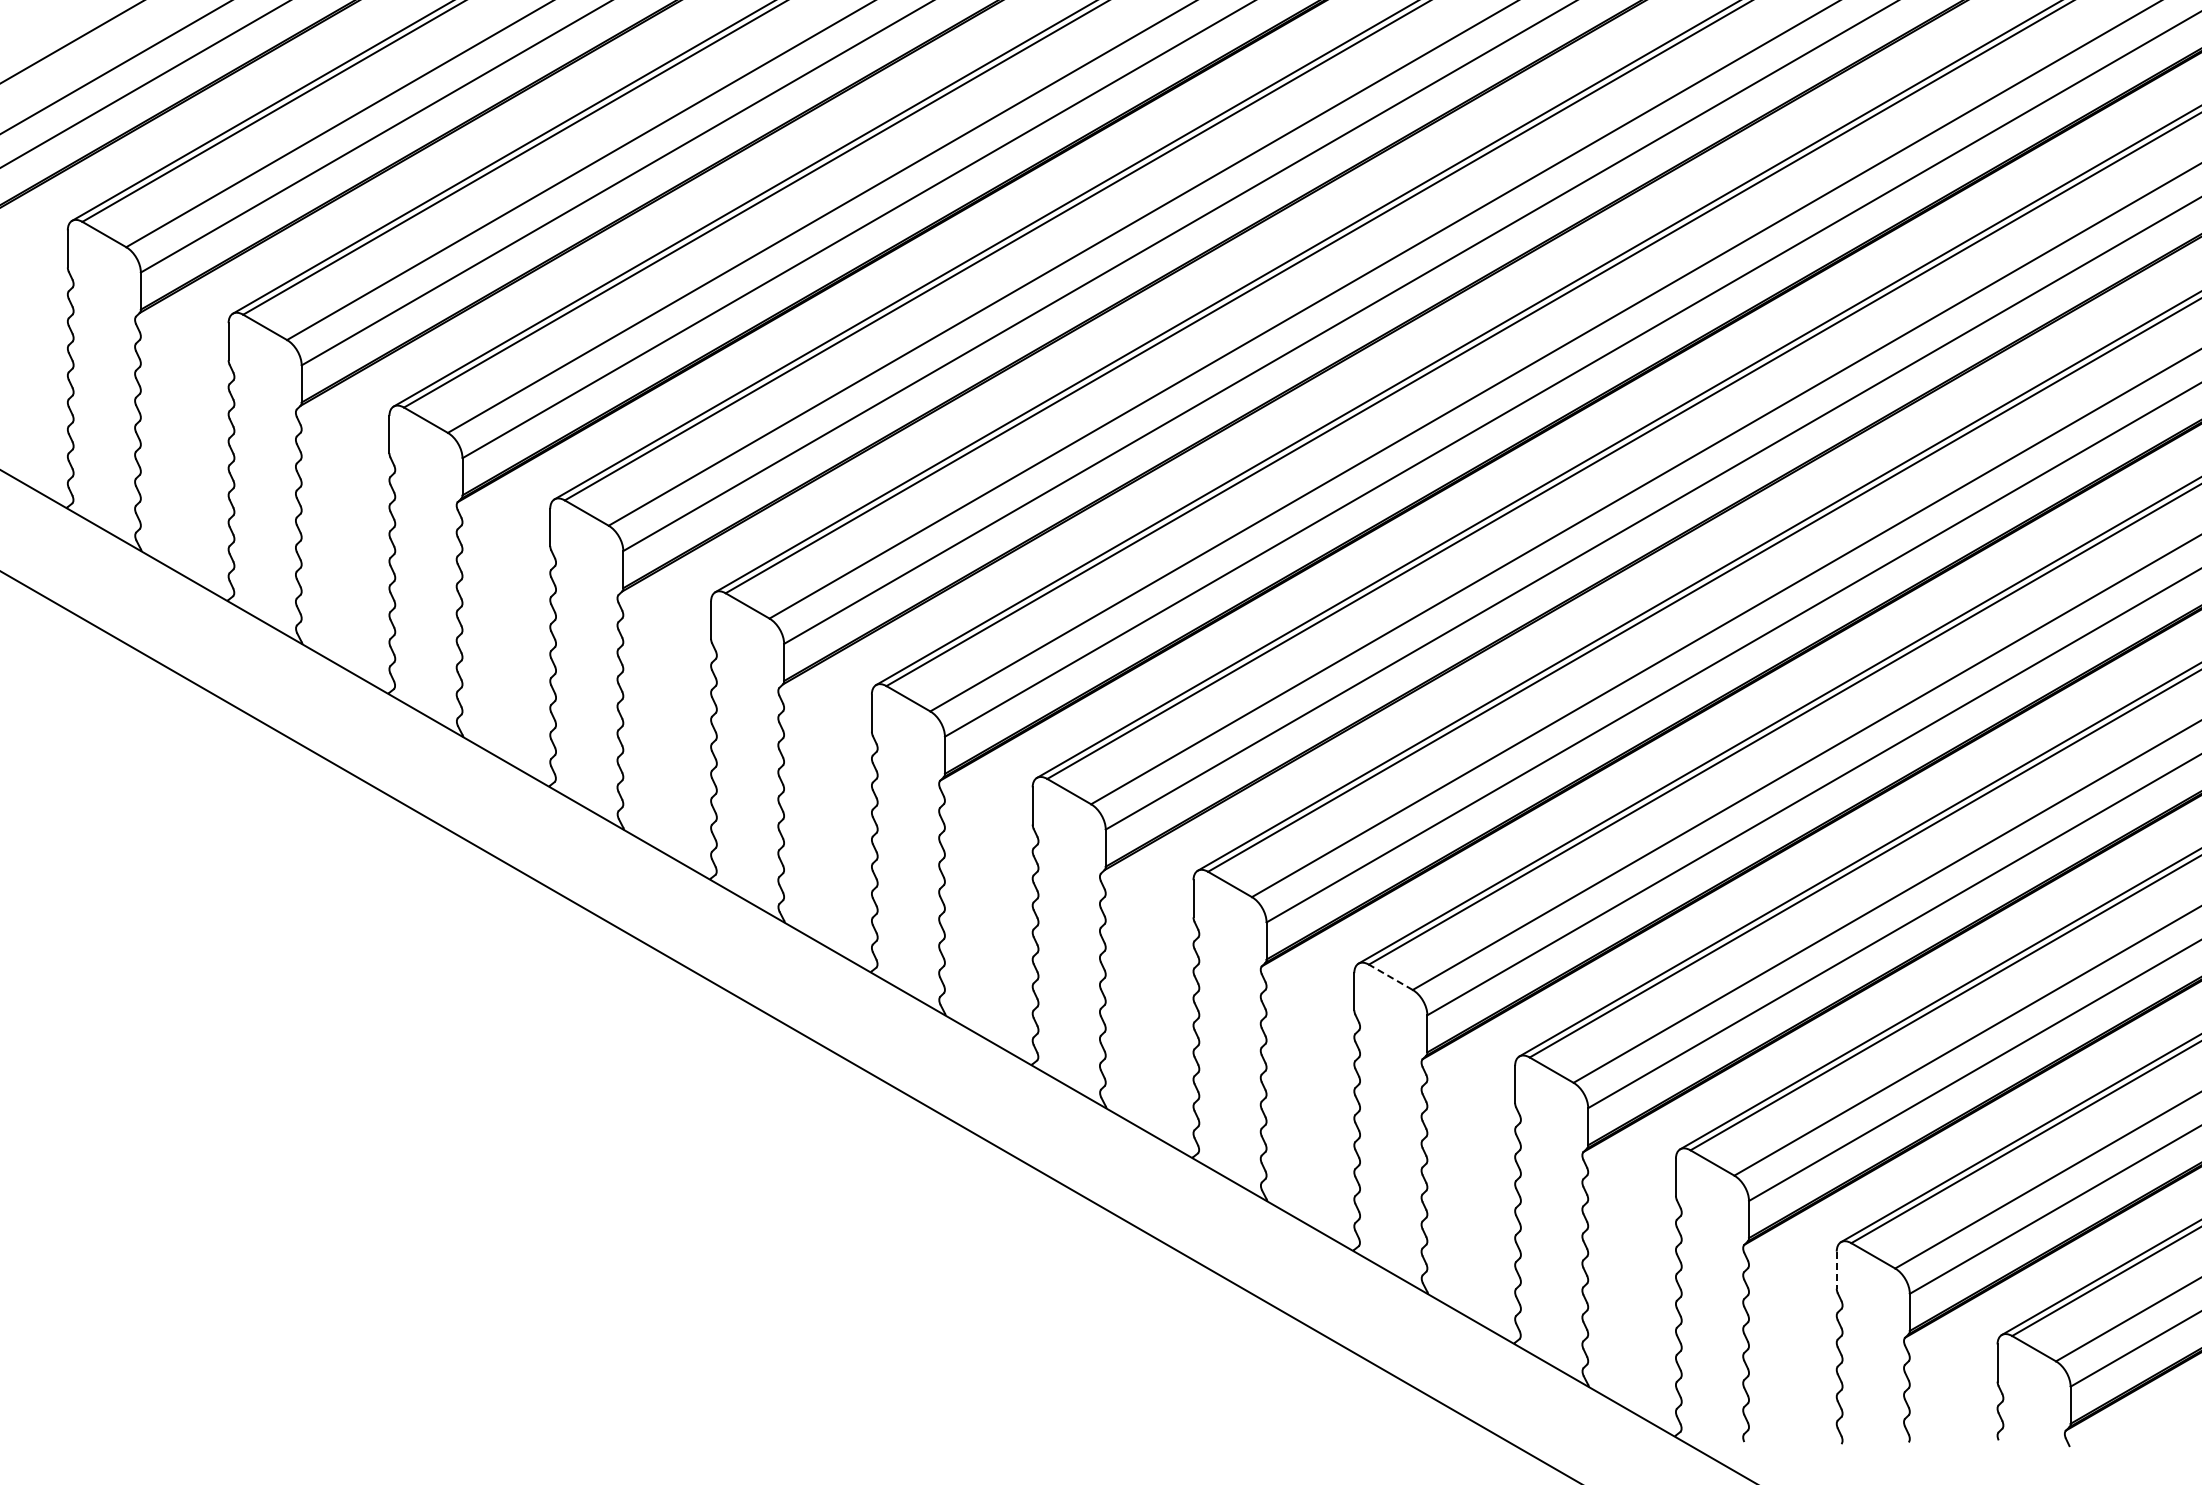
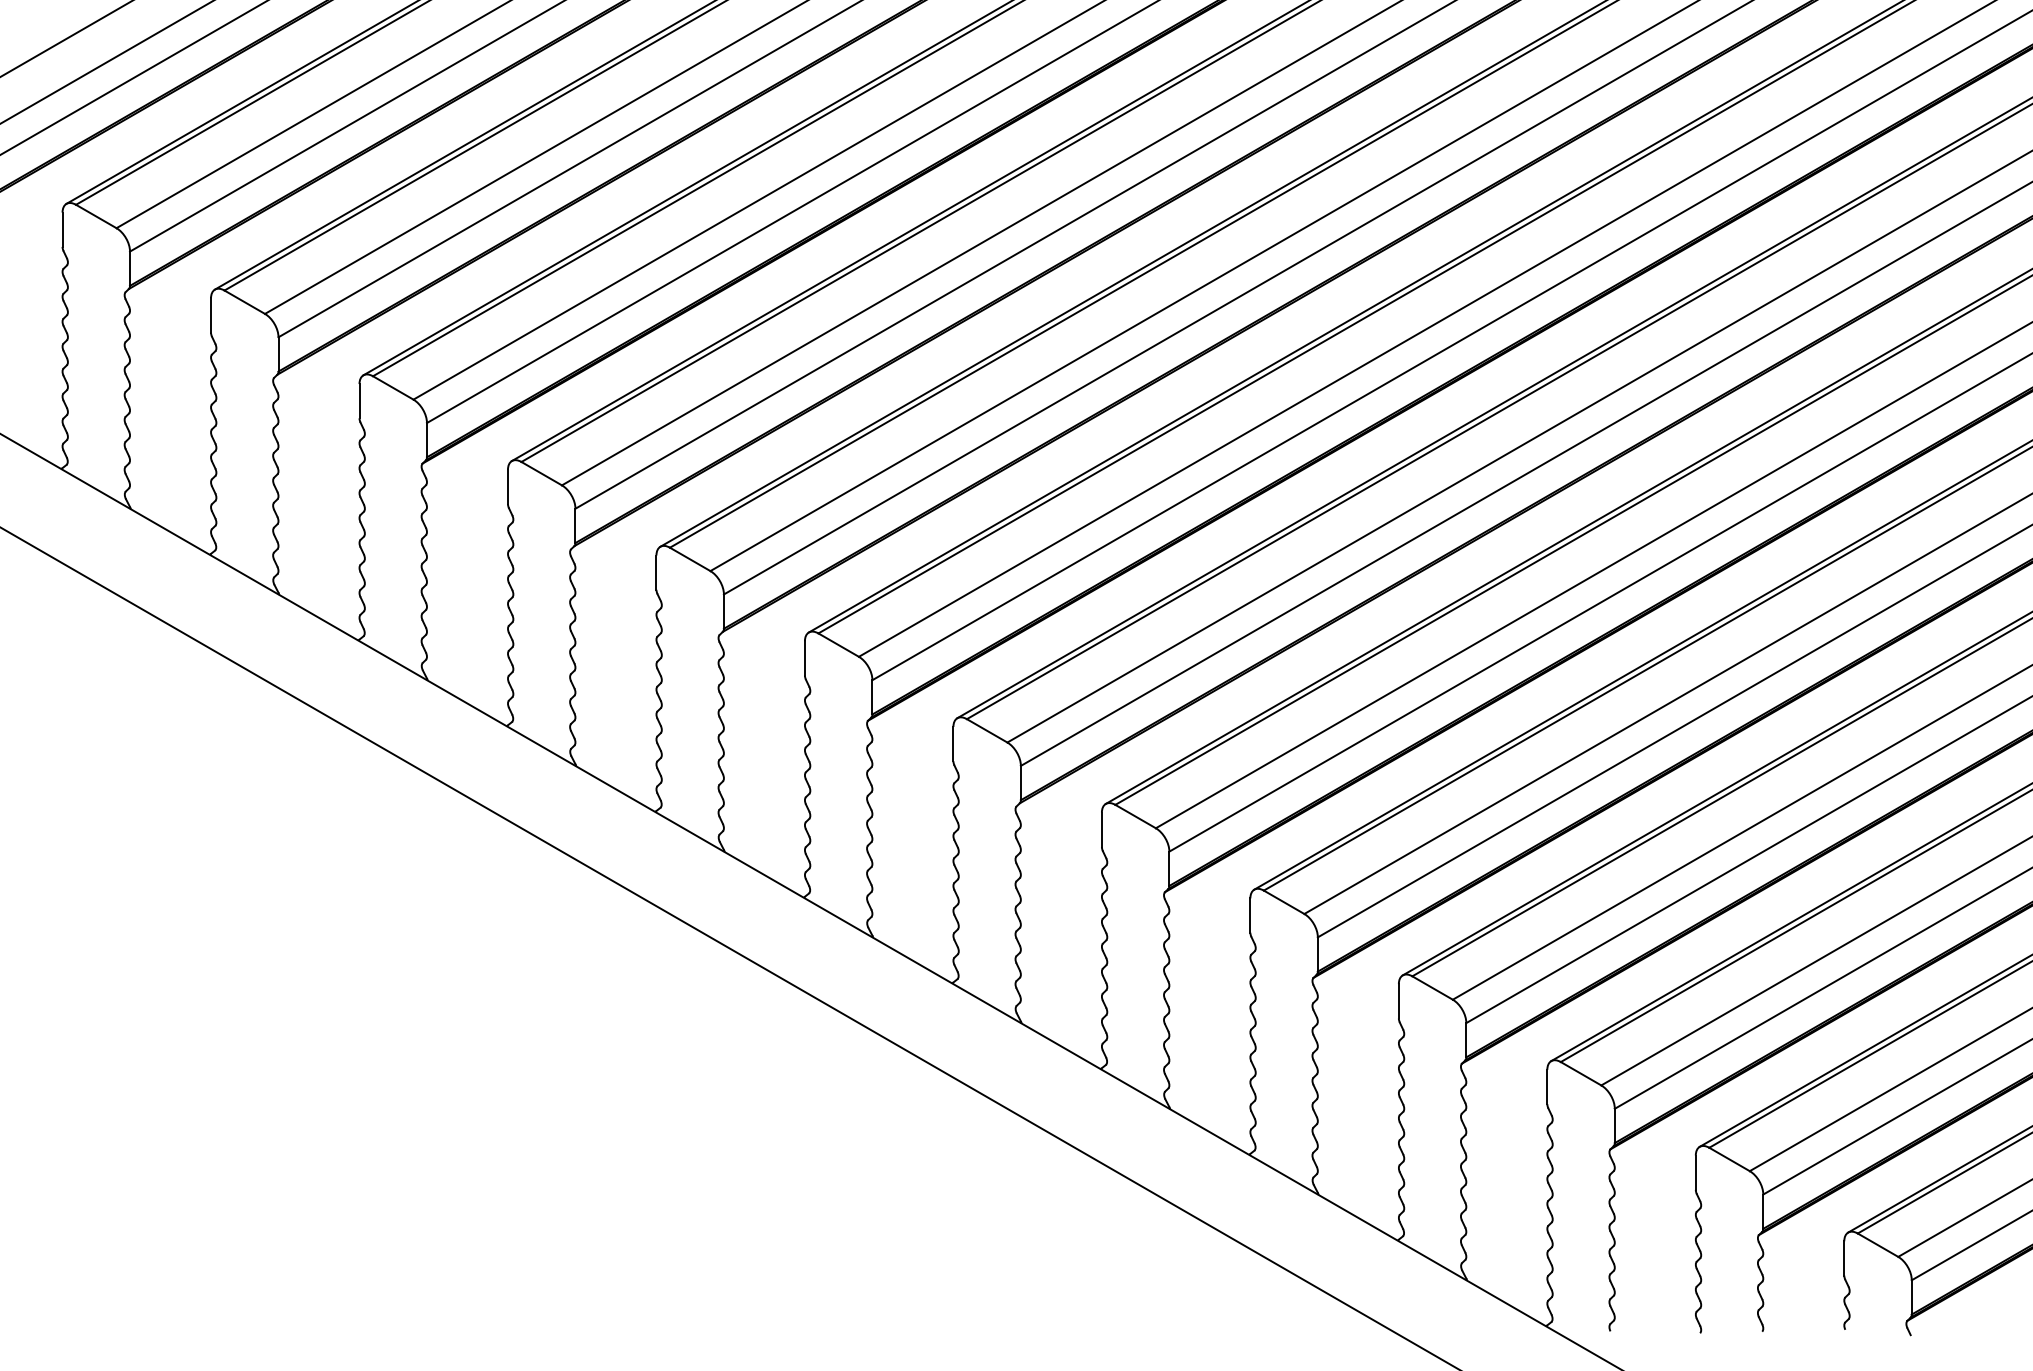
line: (1390, 977) -> (1283, 902), dashed -> solid
line: (1836, 1270) -> (1695, 1173), dashed -> solid

